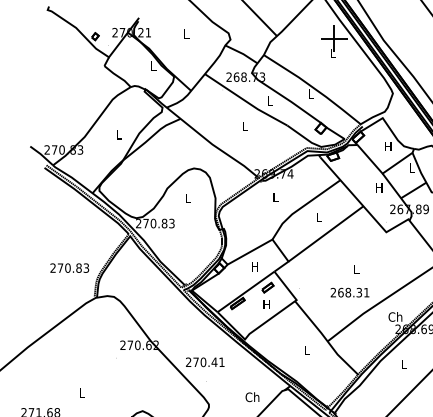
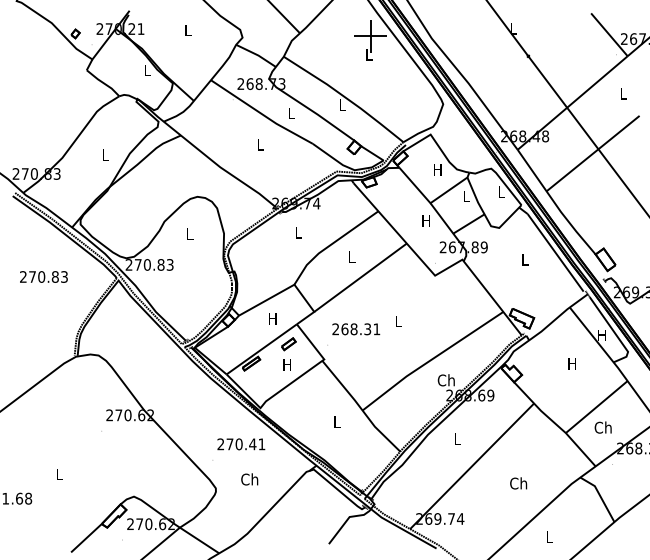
text: (69, 267) -> (43, 276), moved
text: (350, 292) -> (356, 329), moved
text: (205, 362) -> (241, 444), moved
text: (252, 397) -> (249, 479), moved

